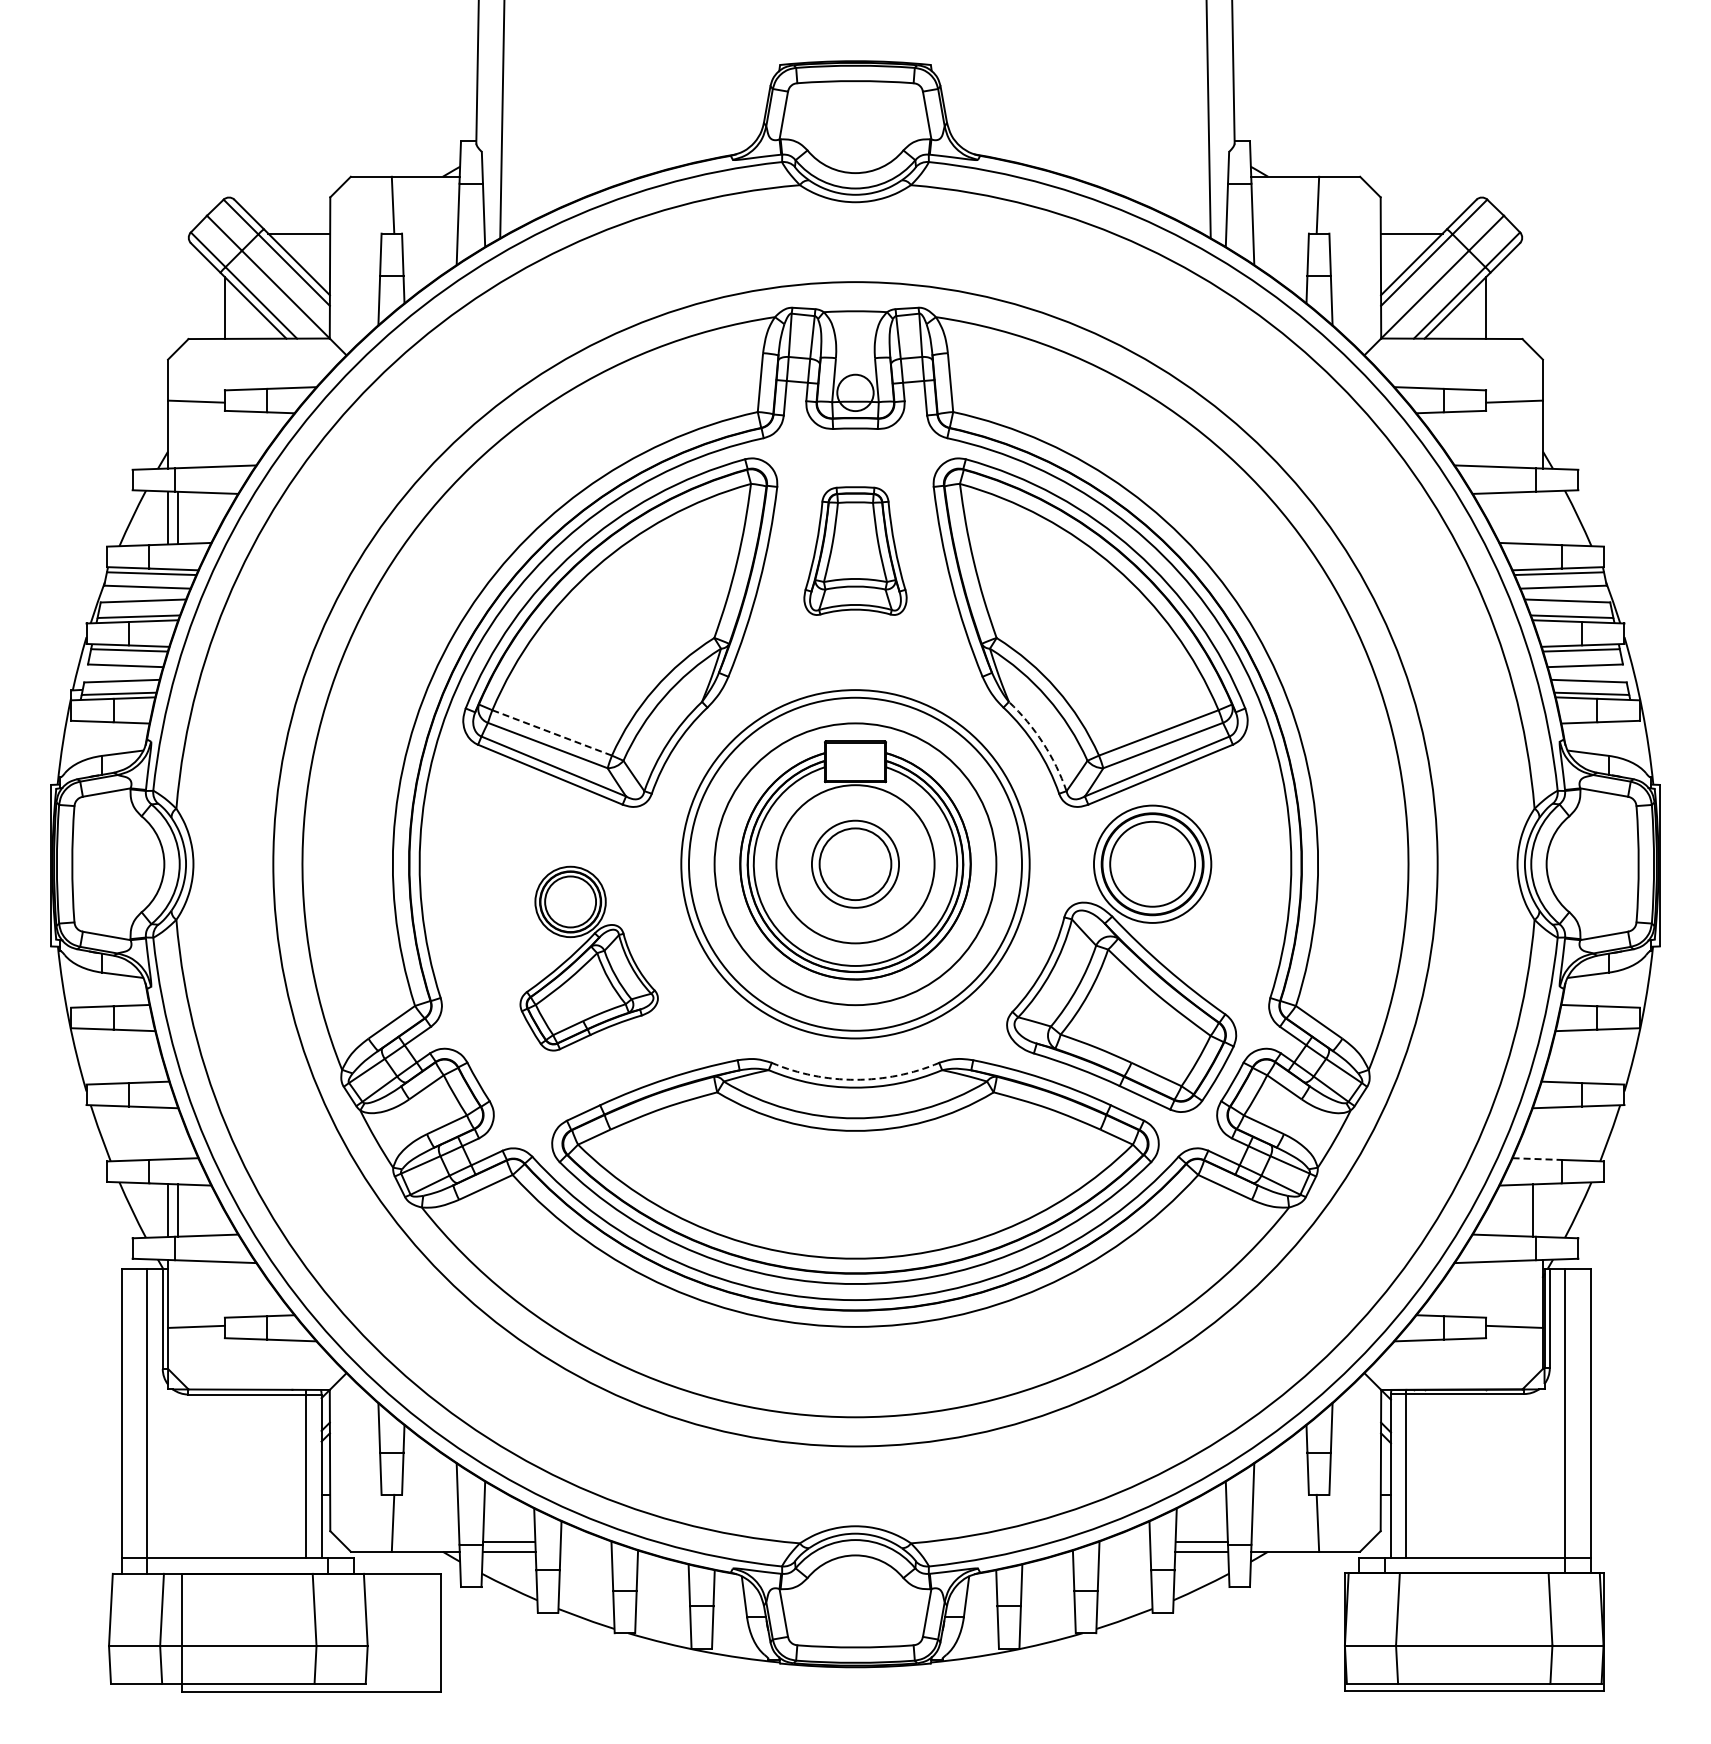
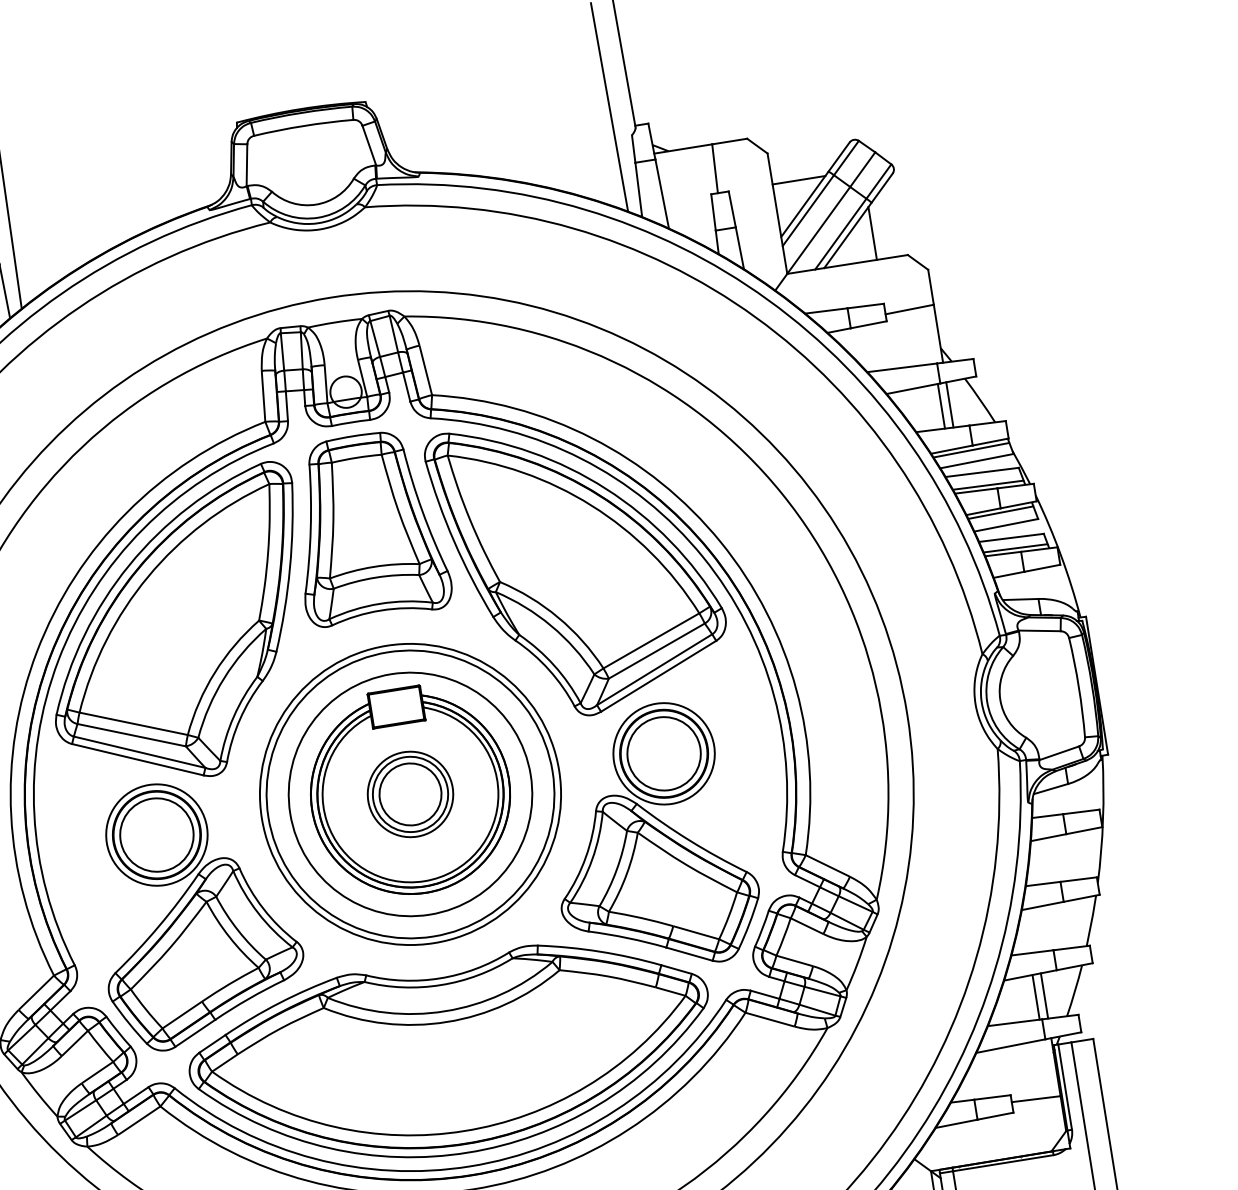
line: (1533, 517) -> (941, 405), added
line: (1542, 517) -> (949, 404), added
part: (855, 550) -> (367, 526), size x1.67
line: (551, 732) -> (133, 723), dashed -> solid
arc: (1043, 743) -> (554, 665), dashed -> solid
circle: (855, 863) -> (410, 793), size x0.62
part: (588, 958) -> (195, 911), size x1.67
arc: (855, 1079) -> (439, 978), dashed -> solid
line: (1537, 1159) -> (1032, 953), dashed -> solid
line: (1542, 1210) -> (1044, 996), added

